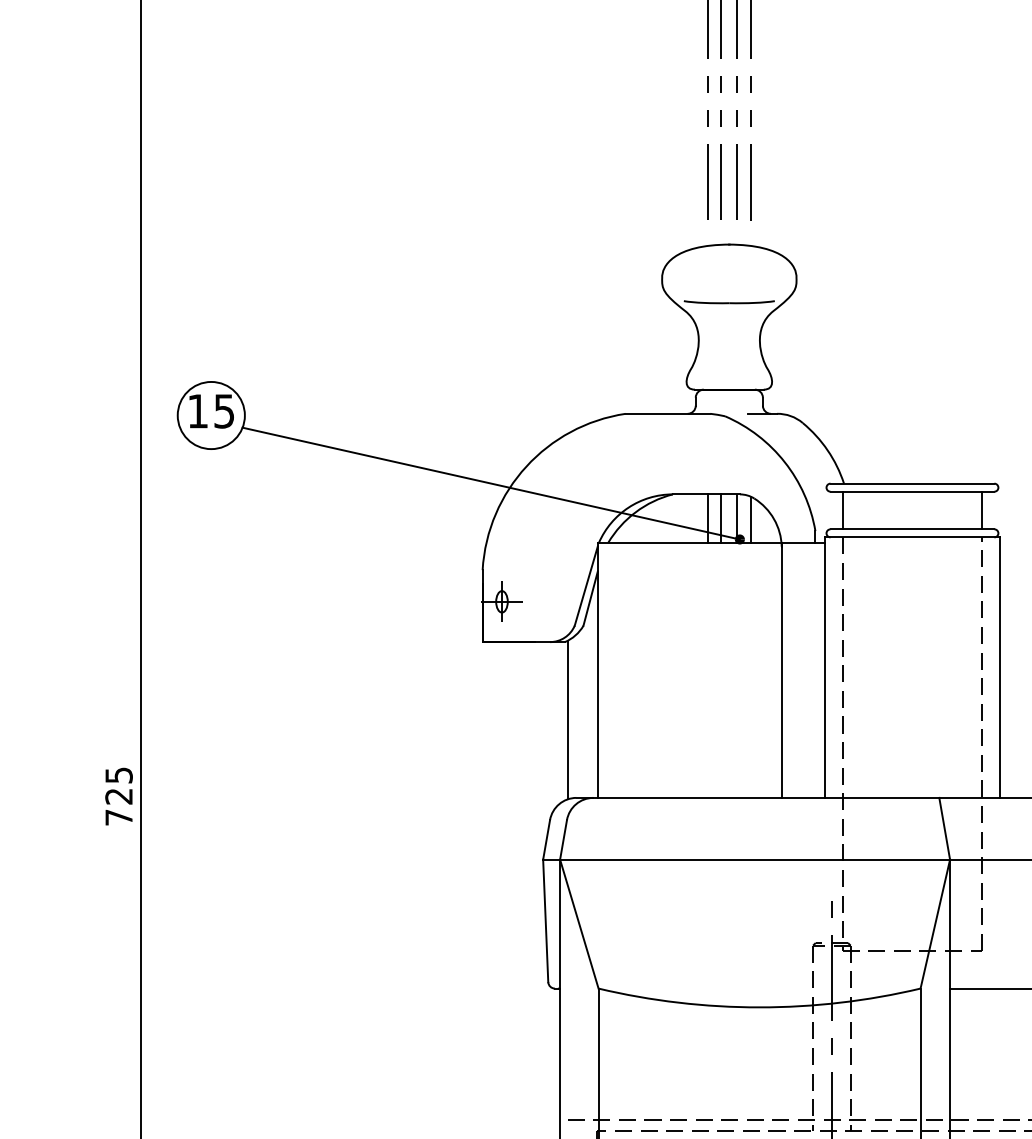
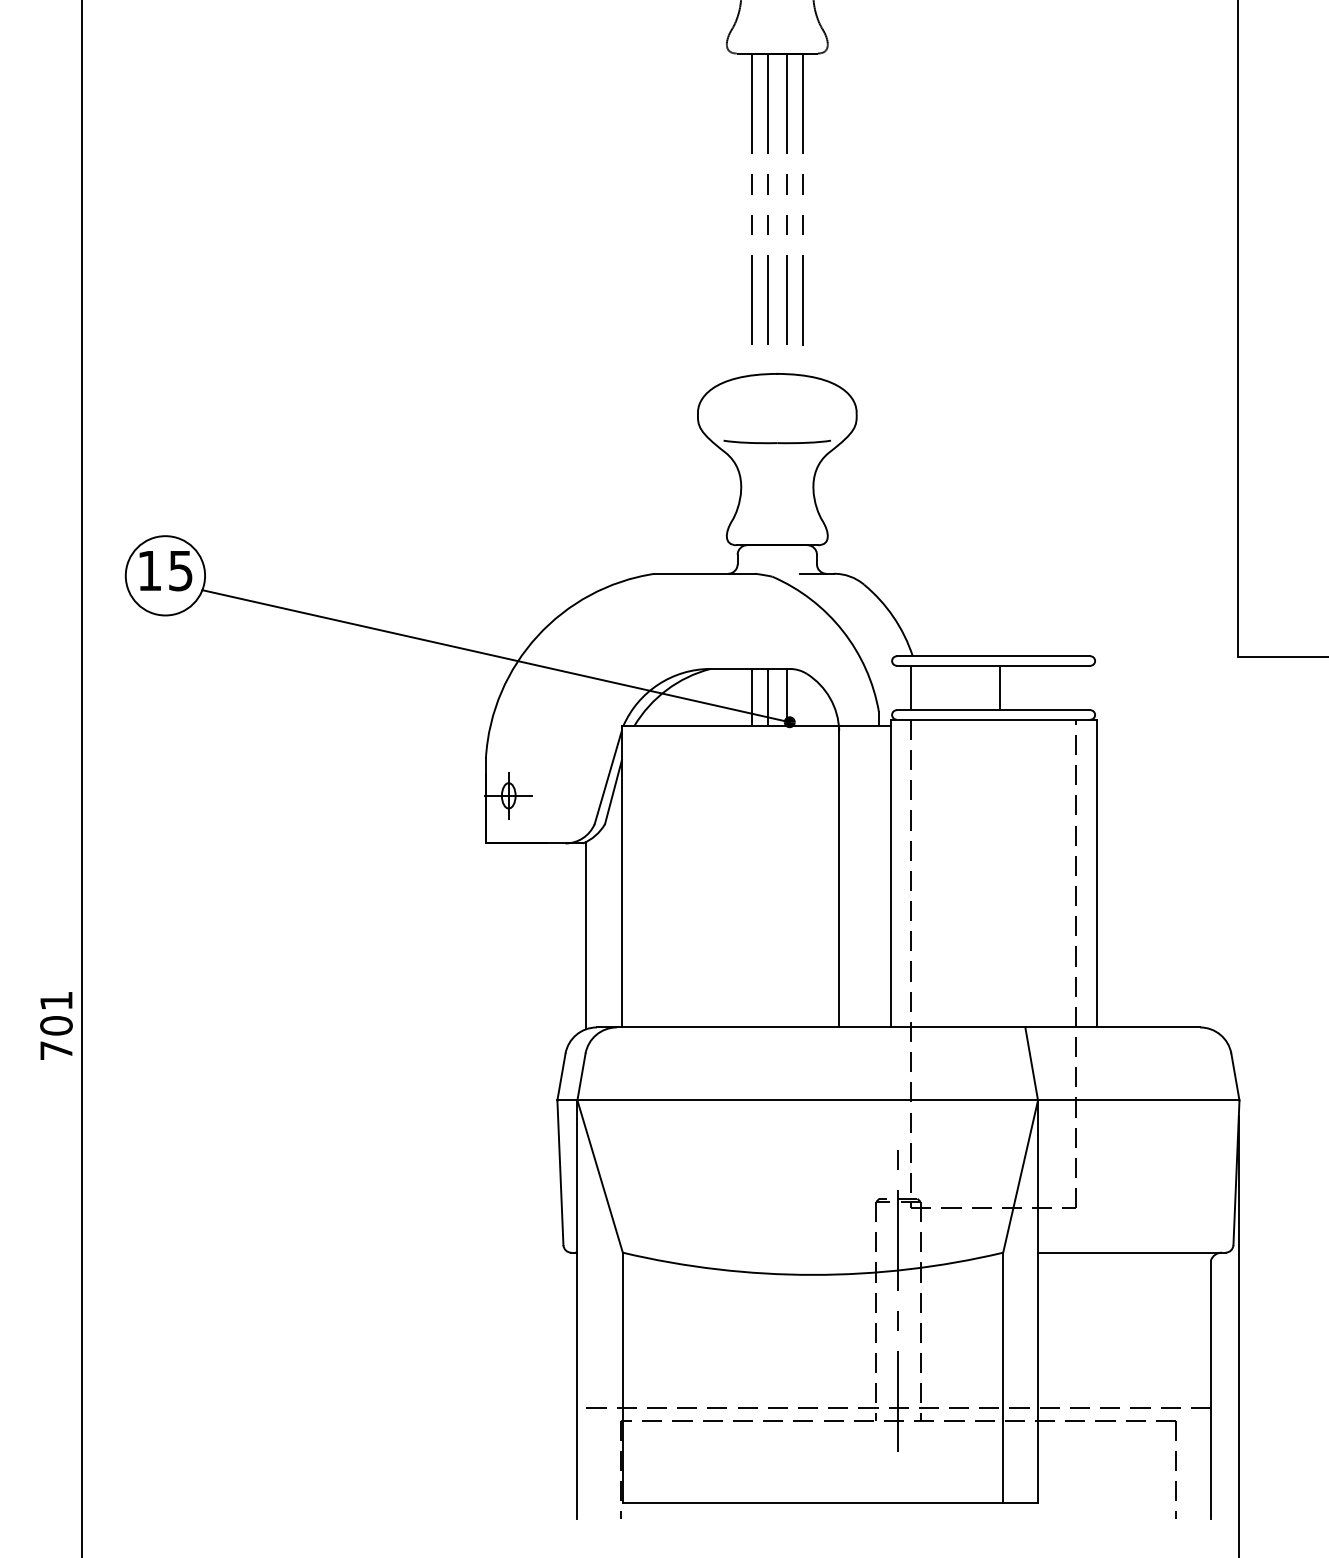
line: (982, 510) -> (1000, 687), moved
line: (750, 519) -> (802, 698), removed
text: (119, 786) -> (56, 1013), 725 -> 701

